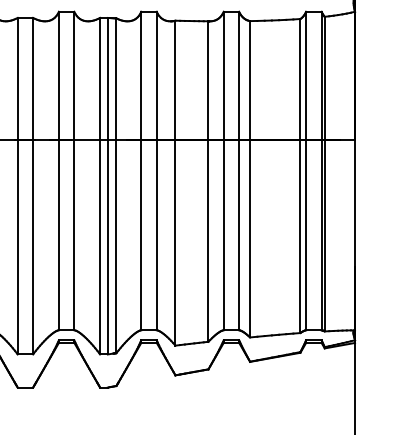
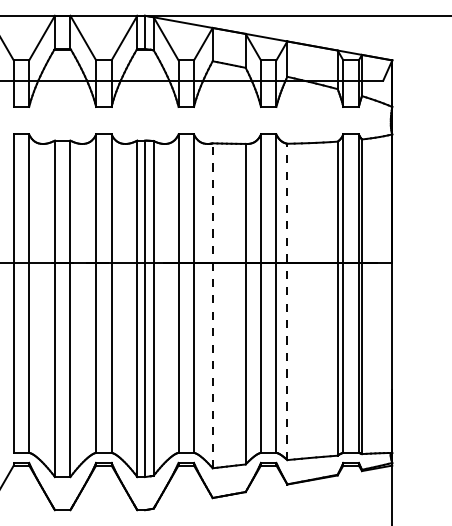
line: (250, 178) -> (287, 301), solid -> dashed
line: (175, 182) -> (212, 305), solid -> dashed

